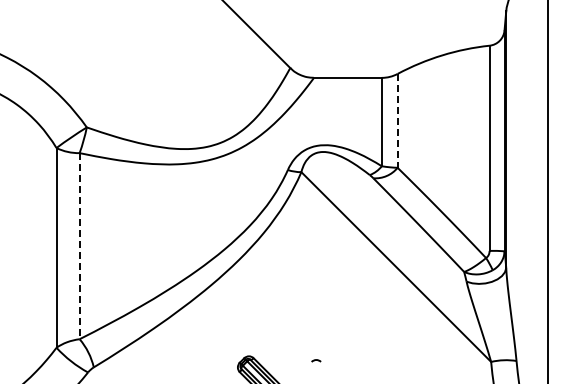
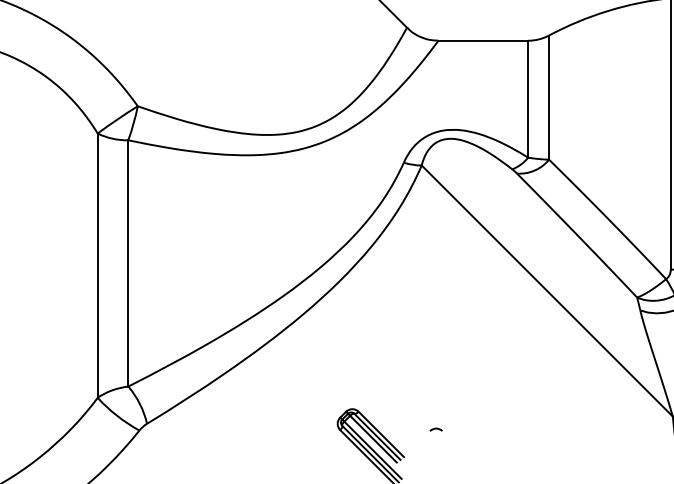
line: (397, 120) -> (548, 97), dashed -> solid
line: (79, 246) -> (128, 263), dashed -> solid
curve: (316, 360) -> (436, 429), moved

